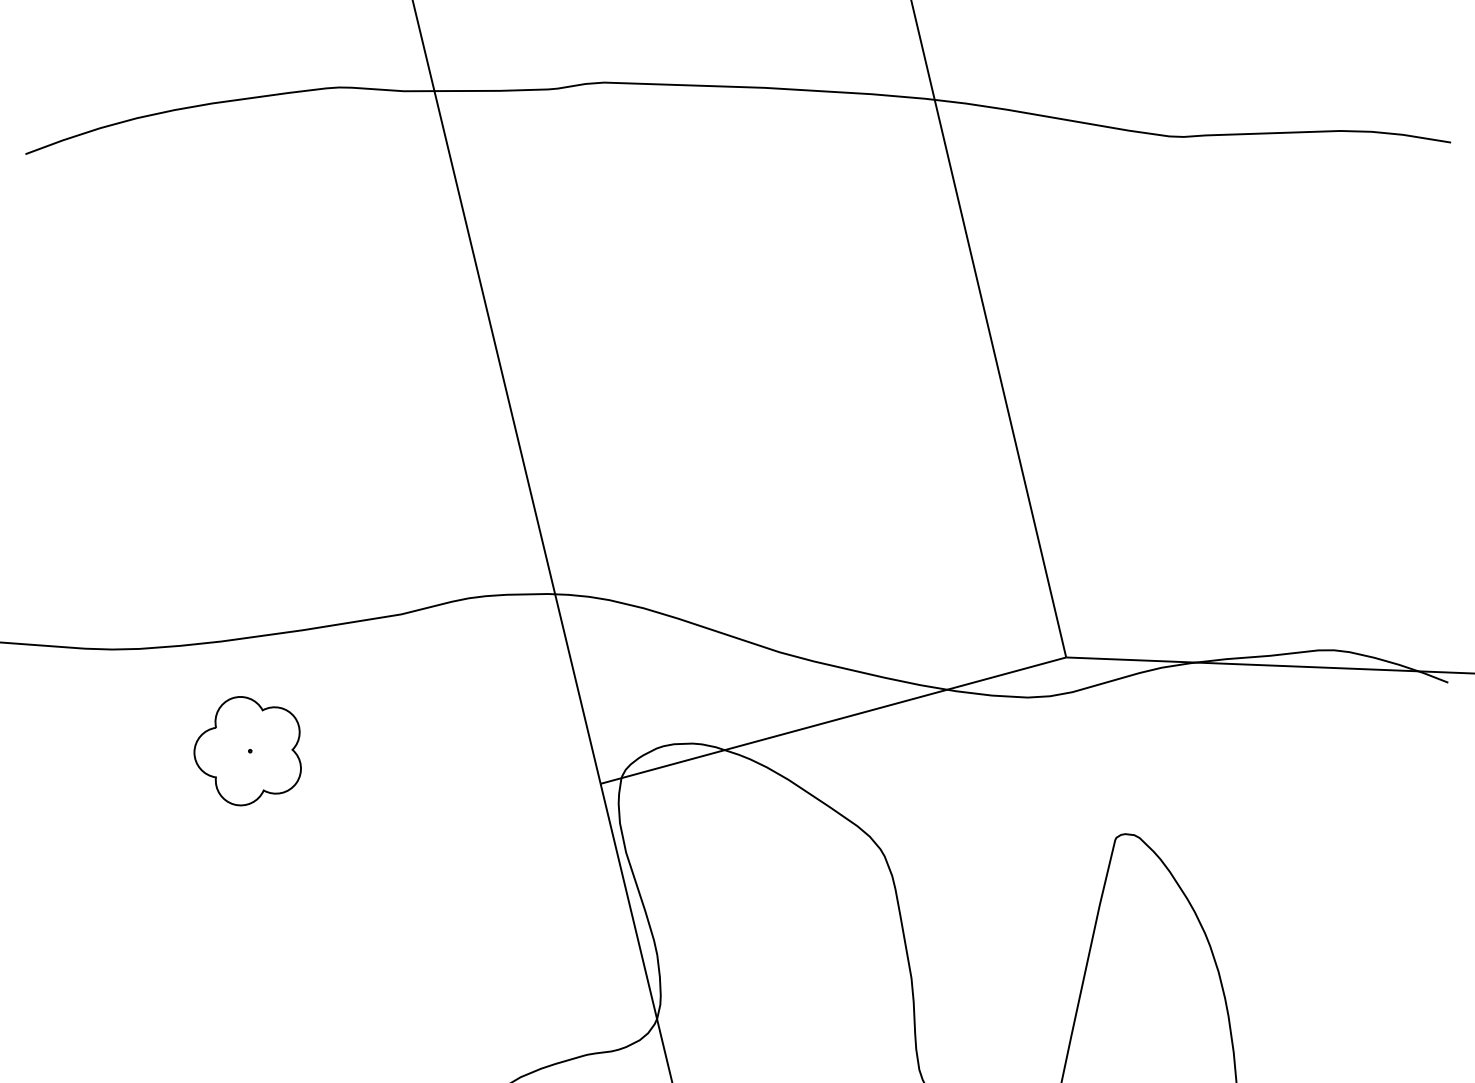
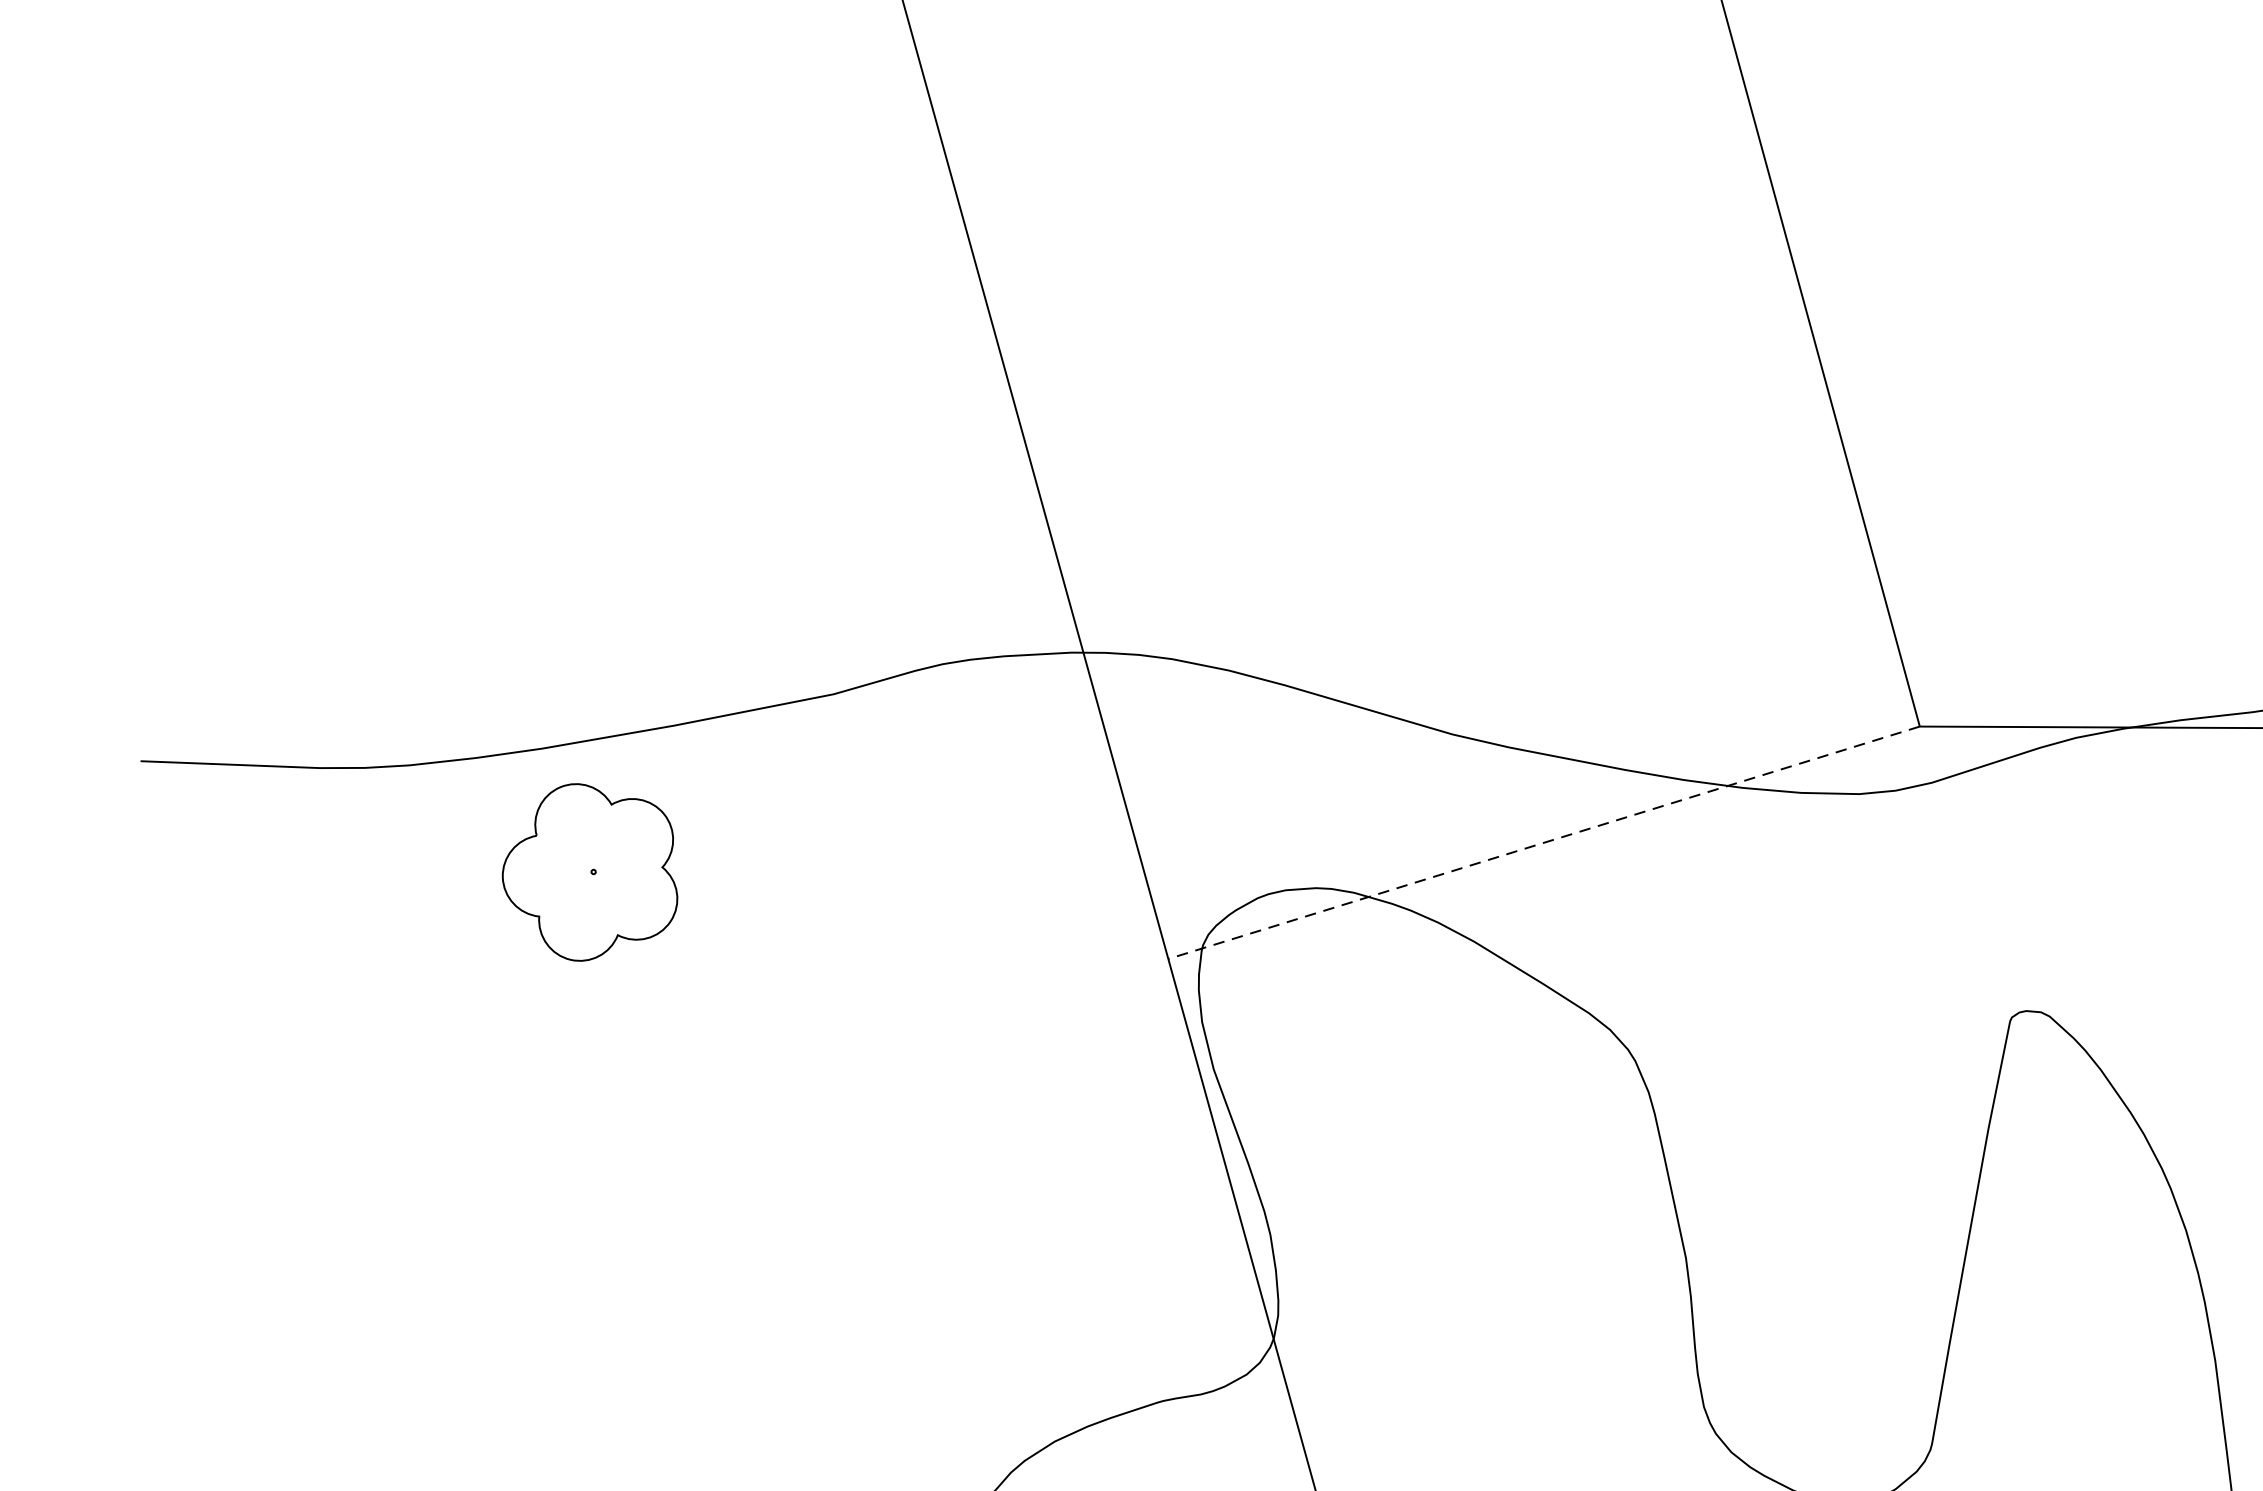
line: (832, 720) -> (1542, 842), solid -> dashed
part: (247, 751) -> (589, 872), moved

